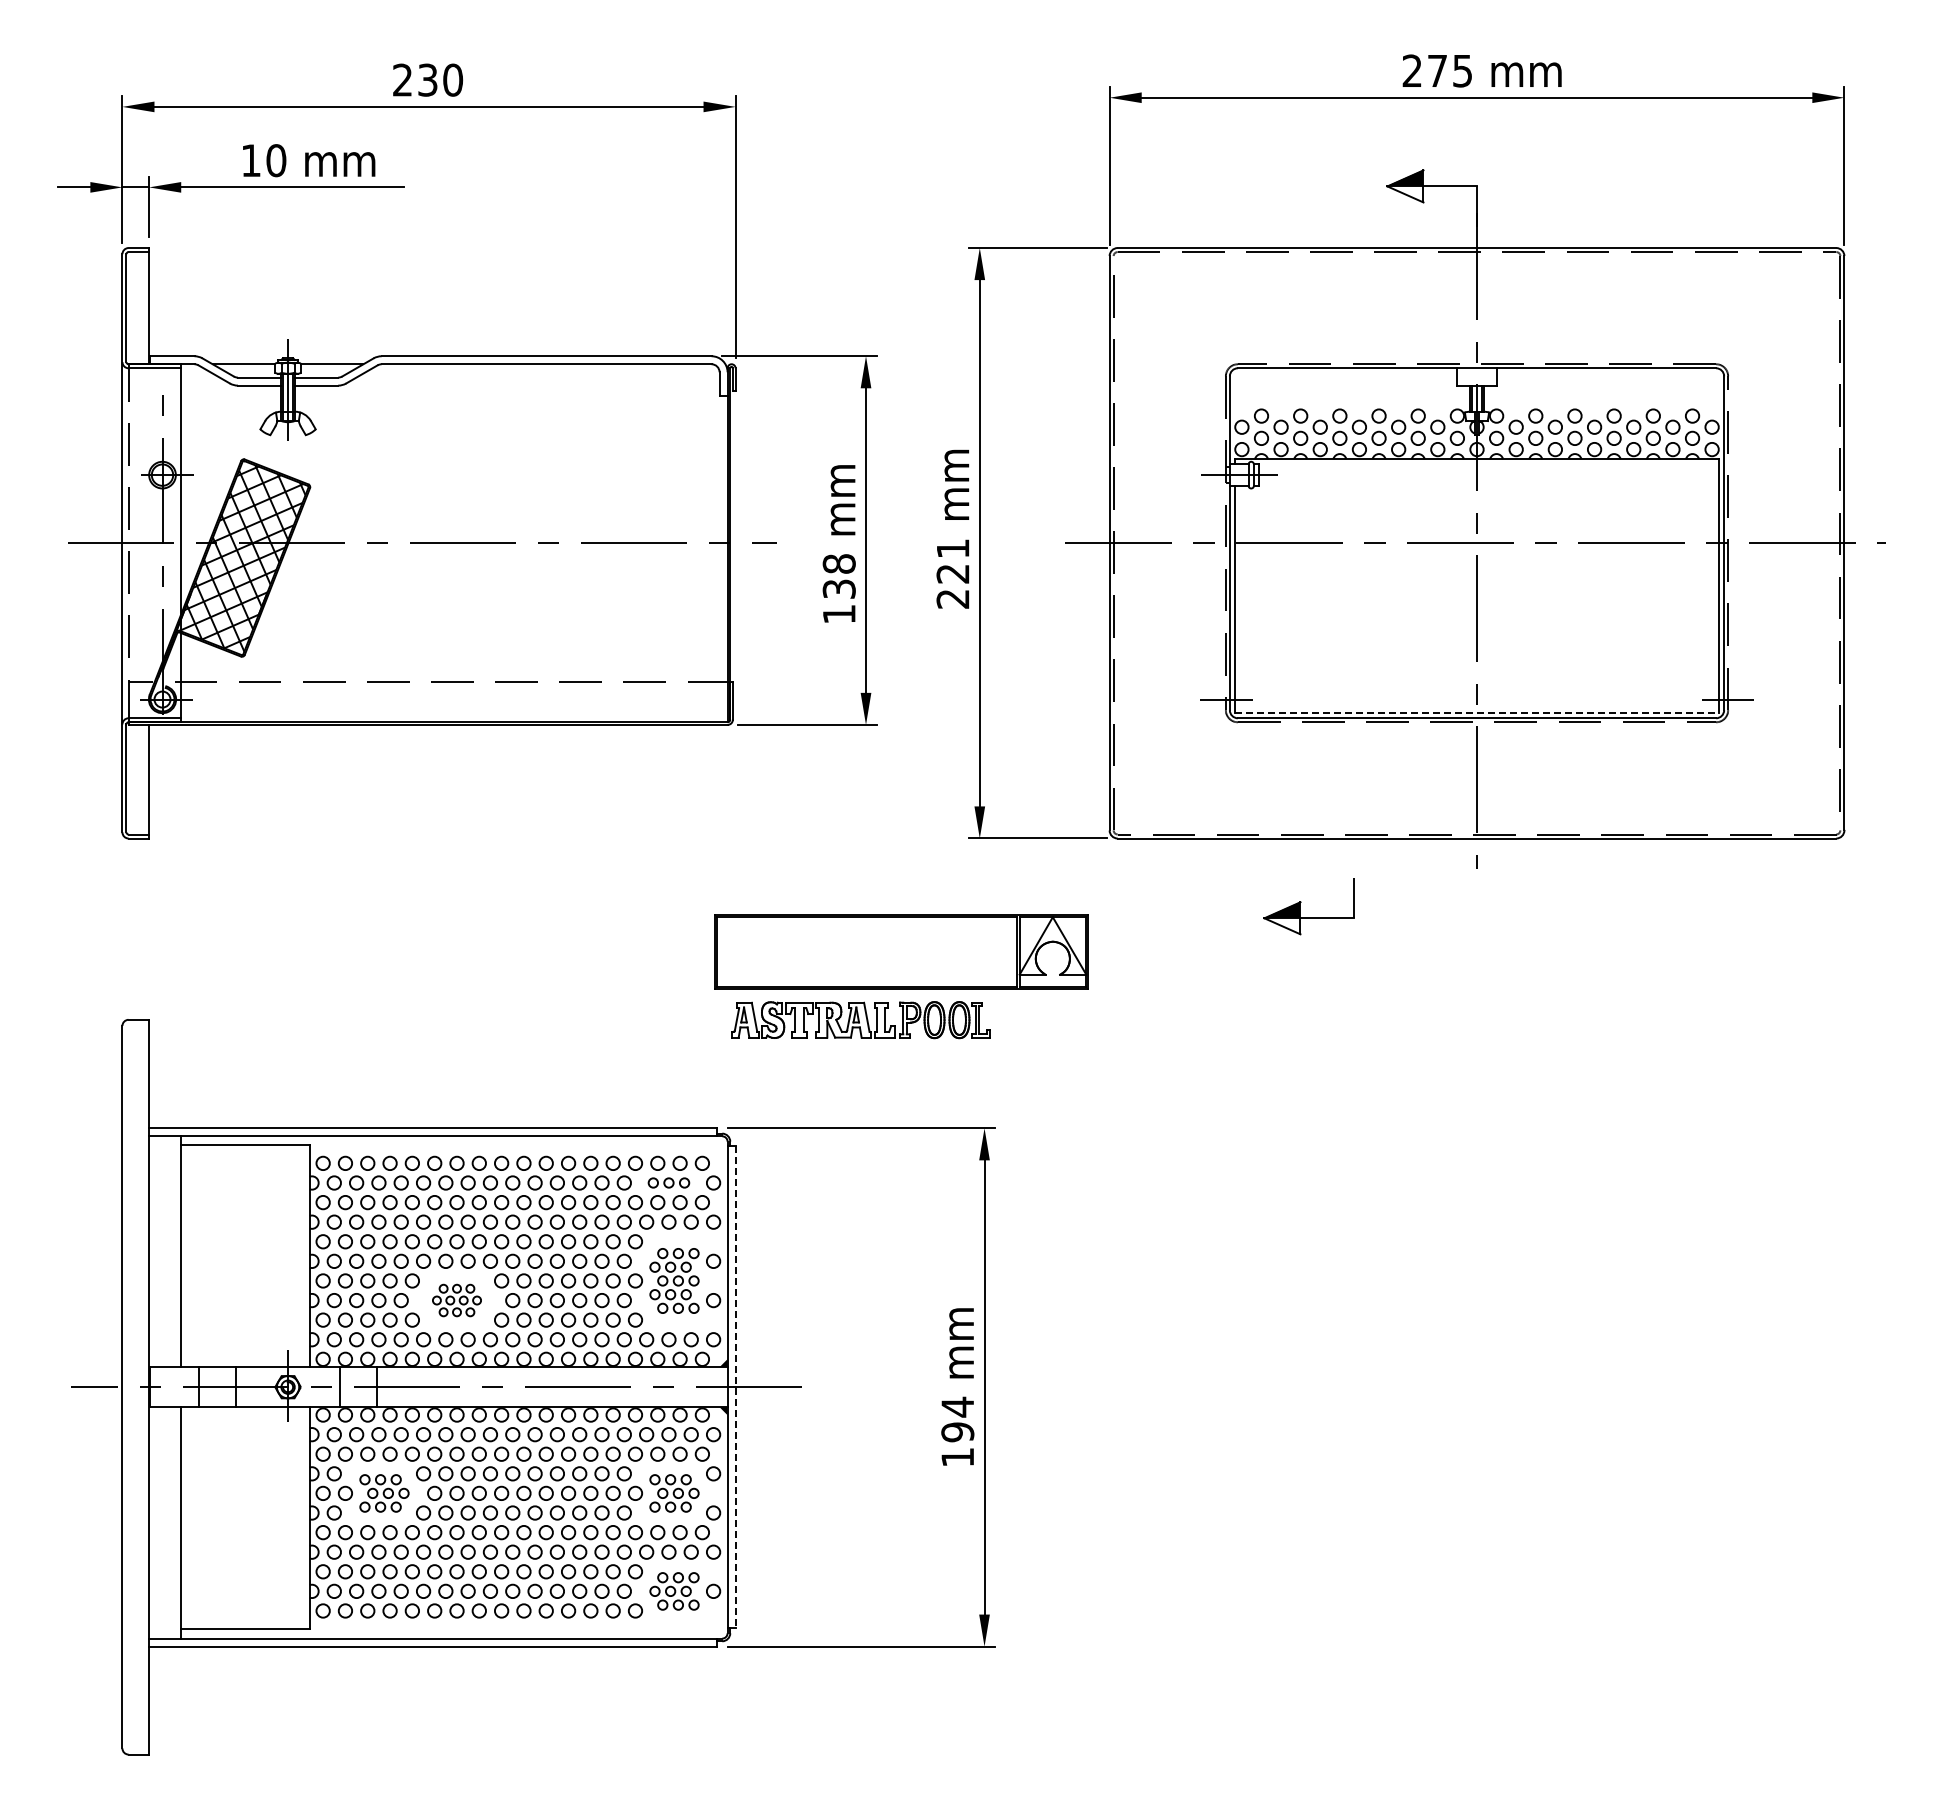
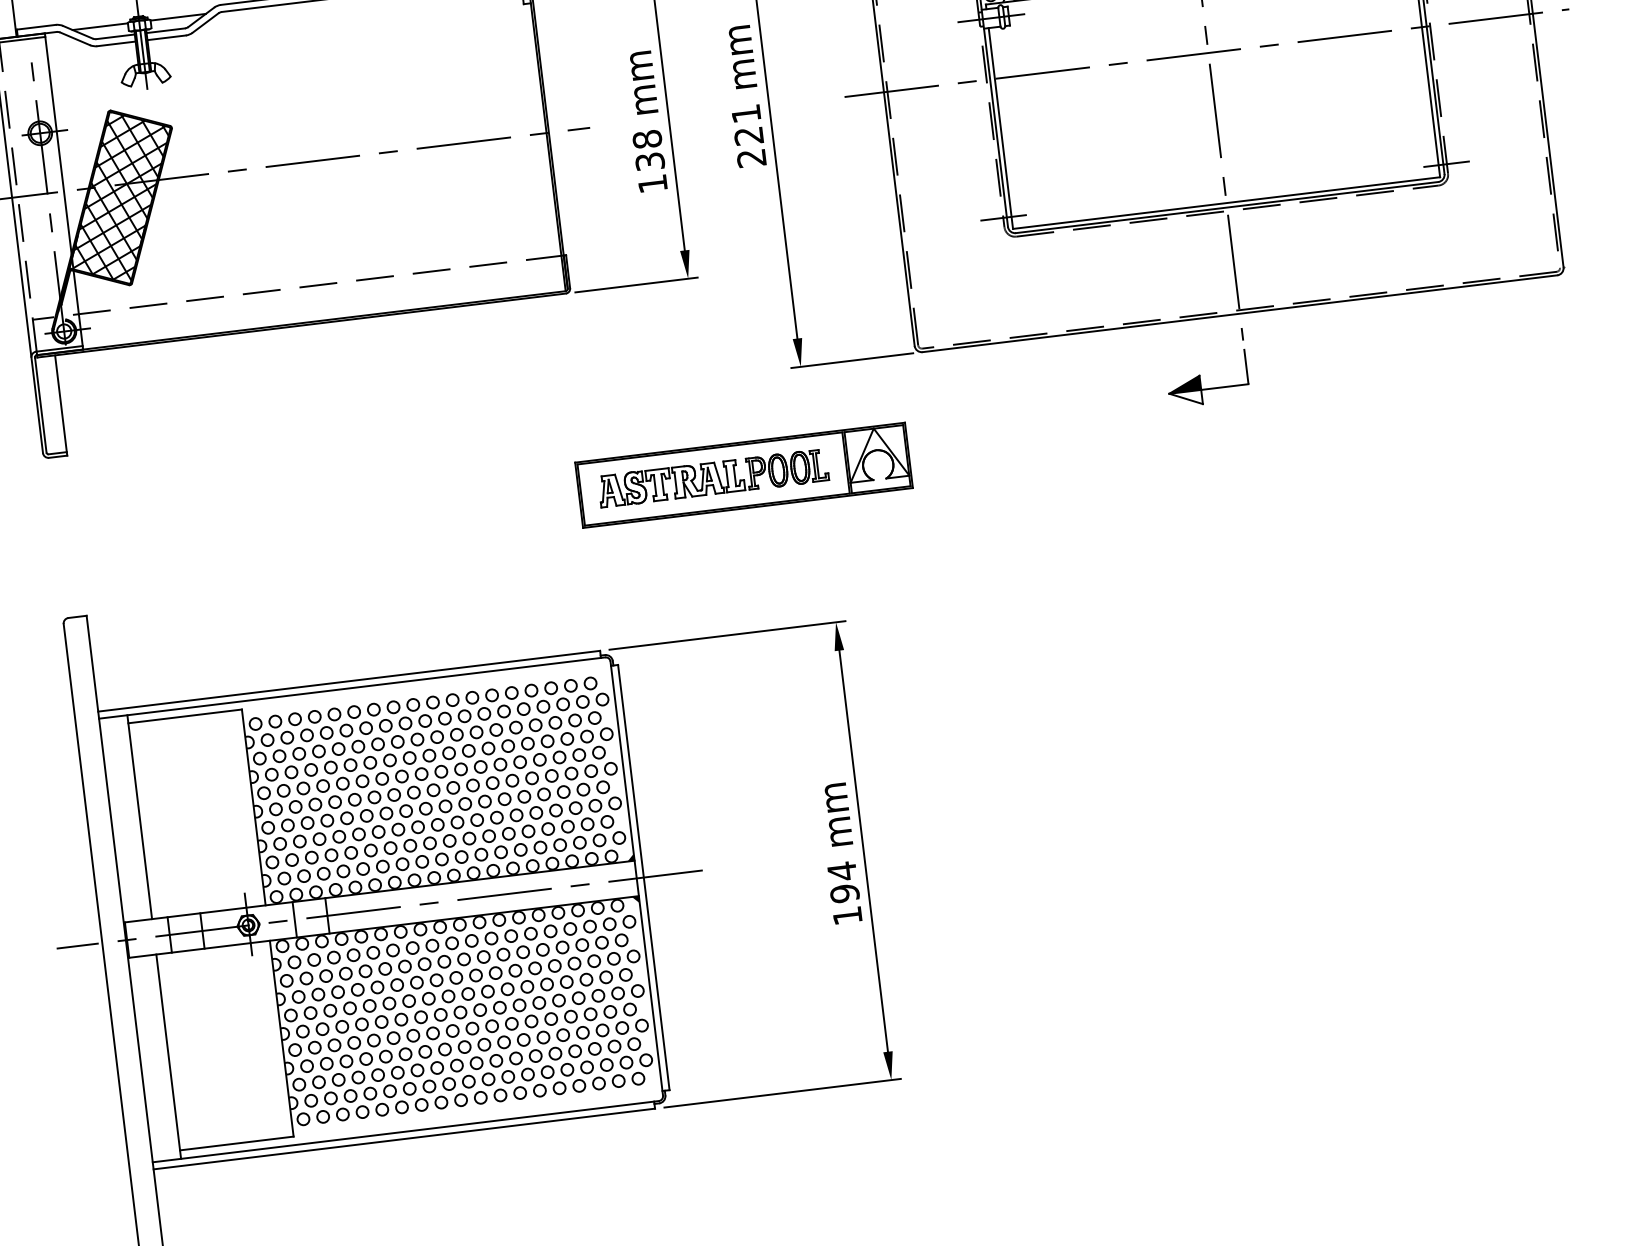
line: (1477, 713) -> (1227, 203), dashed -> solid
part: (1300, 906) -> (1199, 379), moved
part: (860, 1020) -> (712, 478), moved
part: (668, 1182) -> (562, 703), size x1.43
part: (674, 1280) -> (578, 789), size x1.43
part: (456, 1300) -> (388, 830), size x1.67
line: (735, 1387) -> (643, 877), dashed -> solid
part: (384, 1493) -> (345, 1008), size x1.43
part: (674, 1493) -> (601, 977), size x1.43
part: (674, 1591) -> (611, 1064), size x1.43

